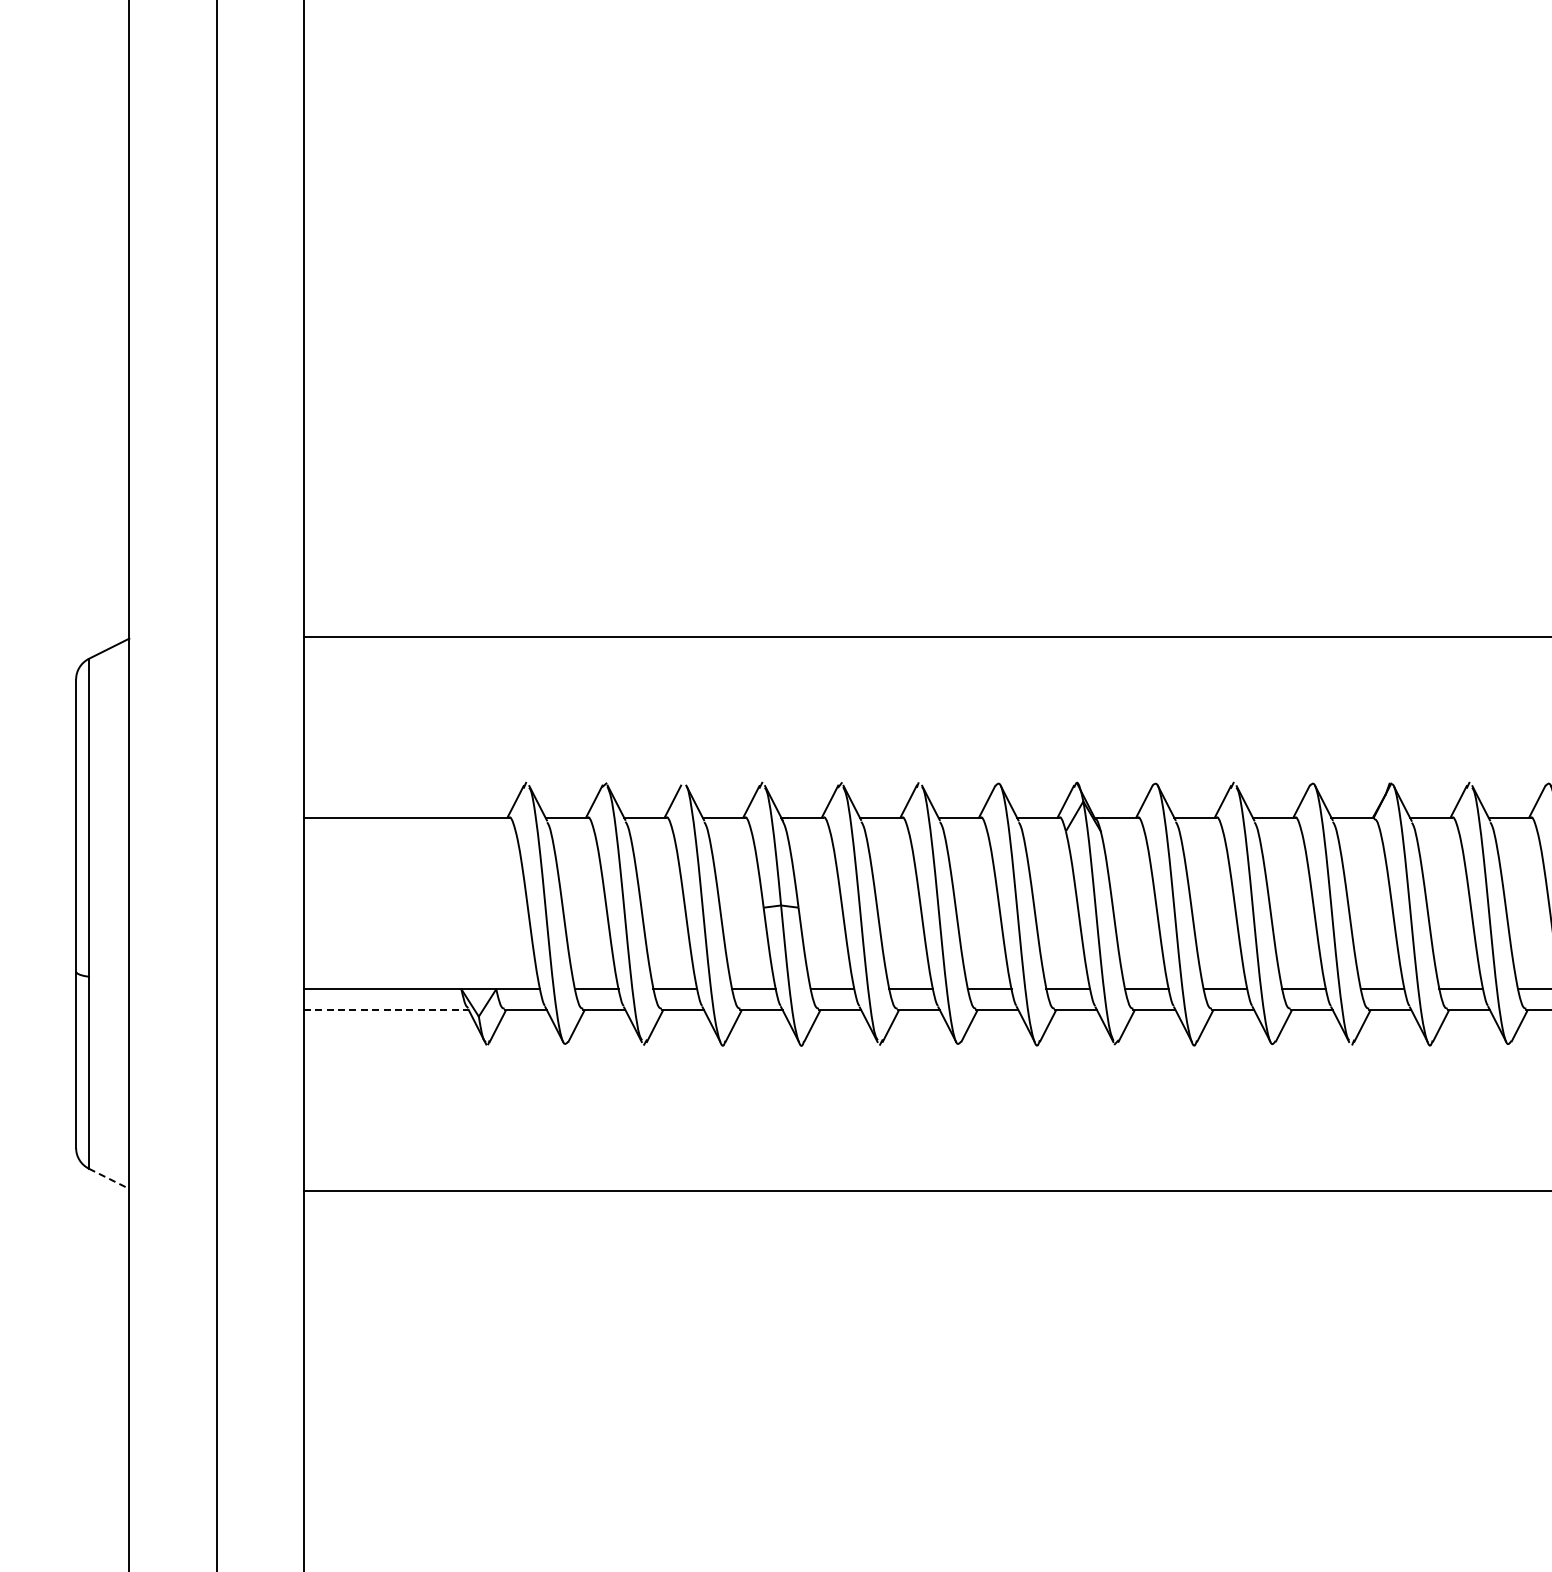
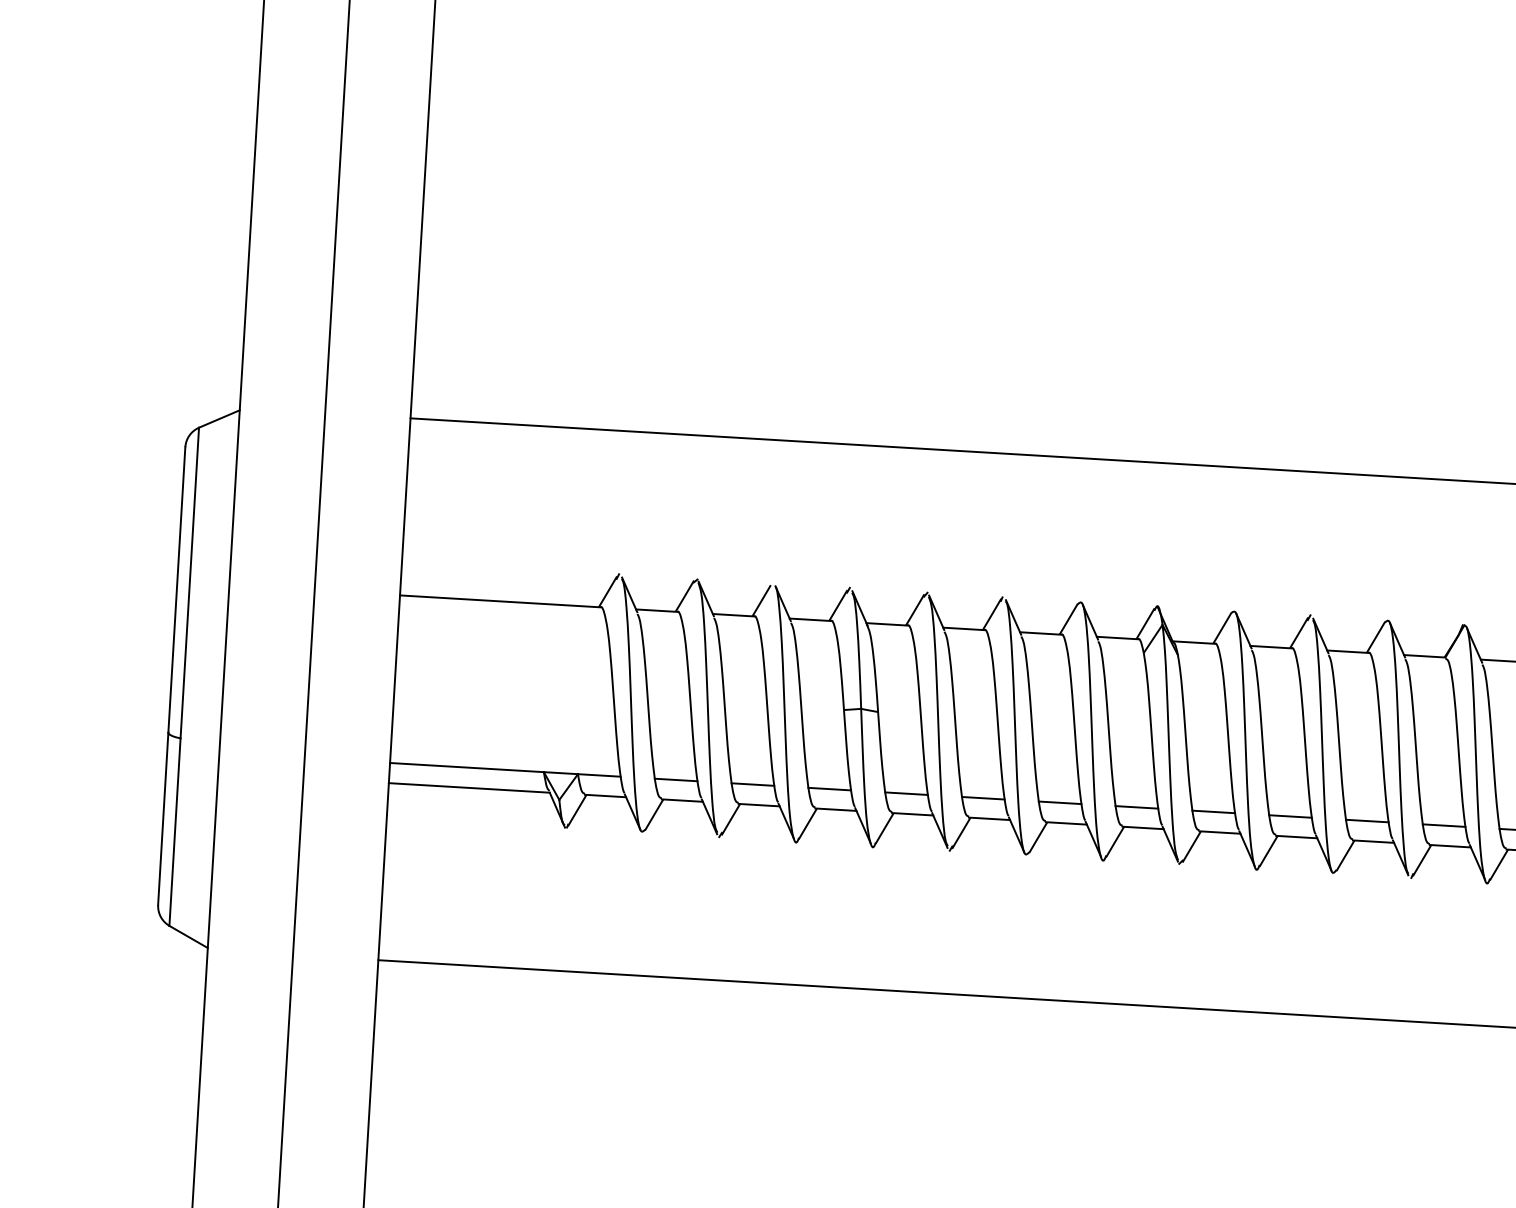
line: (386, 1009) -> (469, 787), dashed -> solid
line: (109, 1178) -> (189, 936), dashed -> solid

